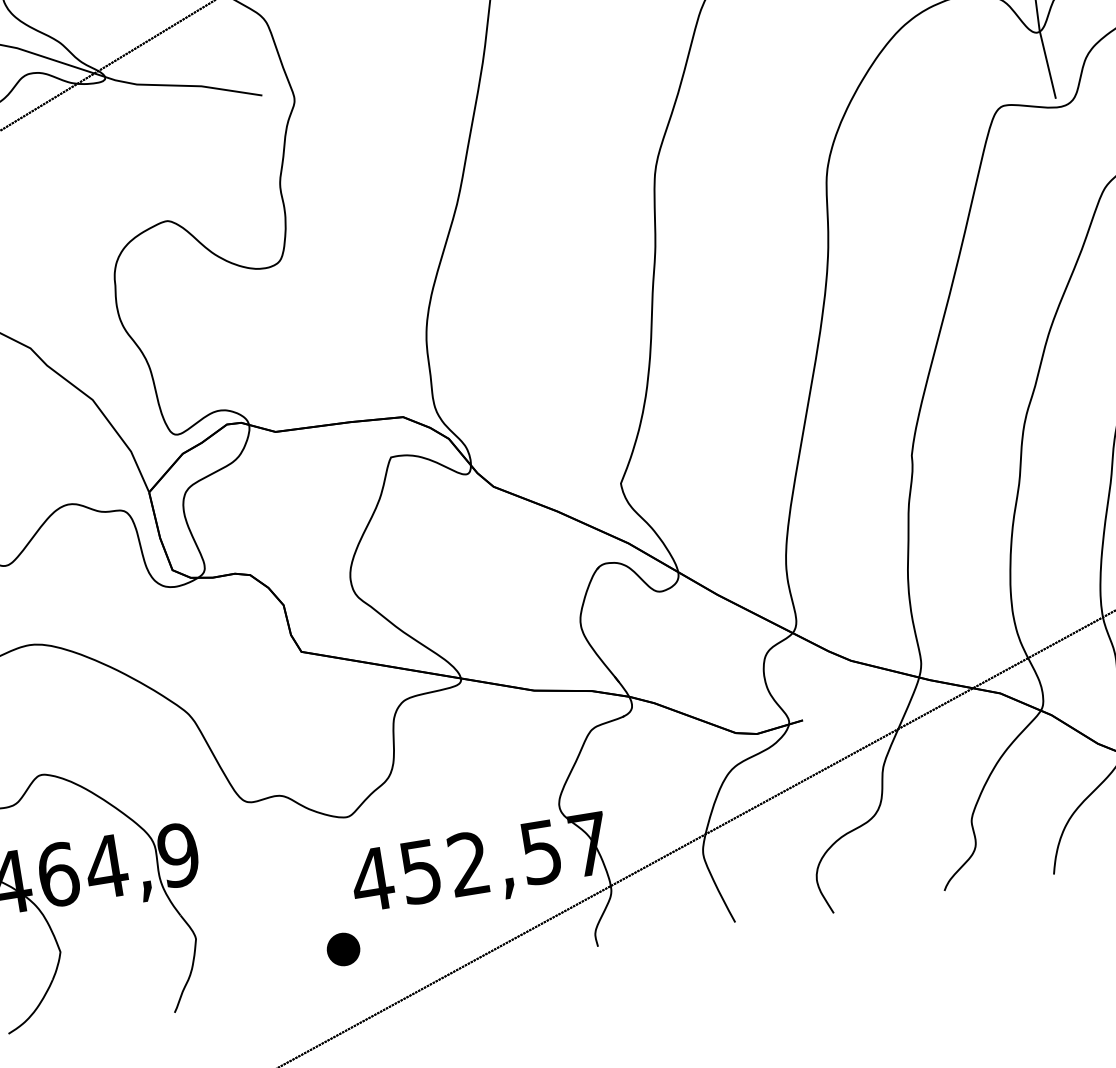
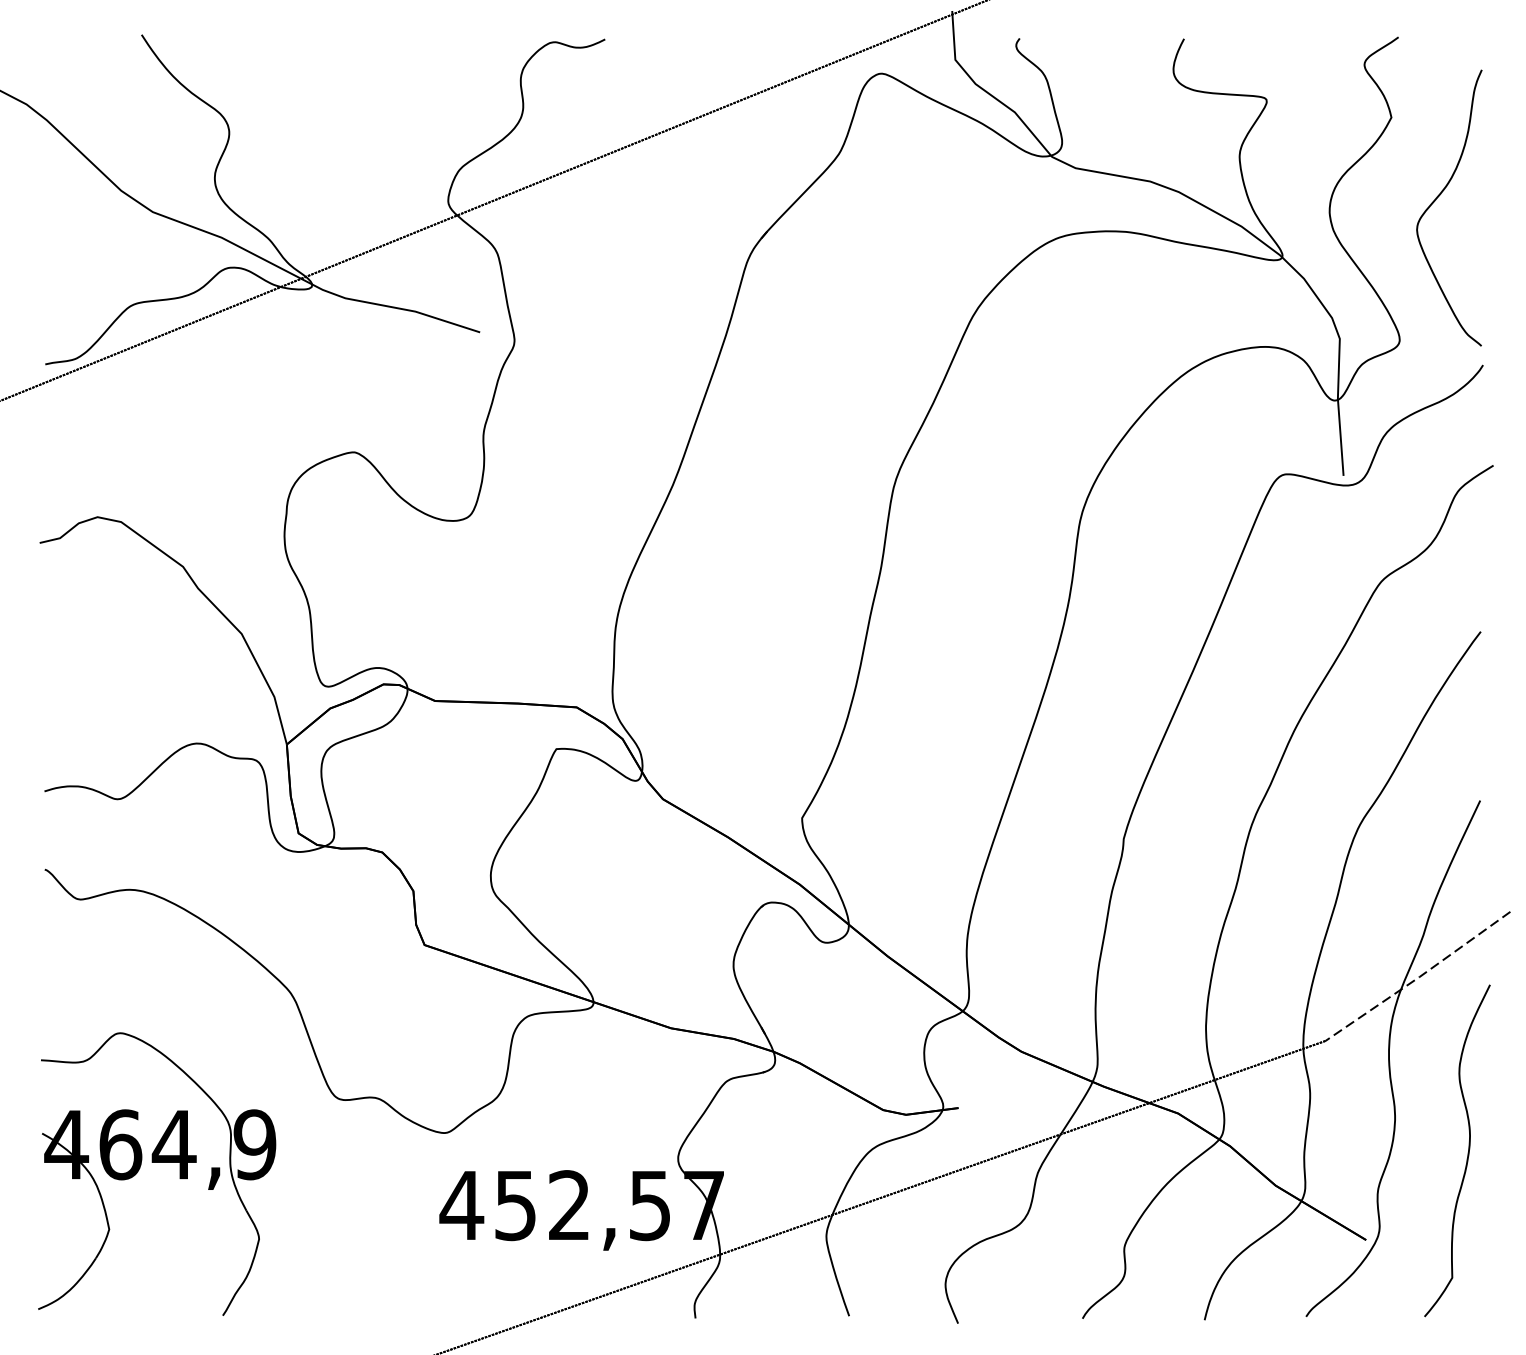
part: (343, 949) -> (417, 1276), removed

